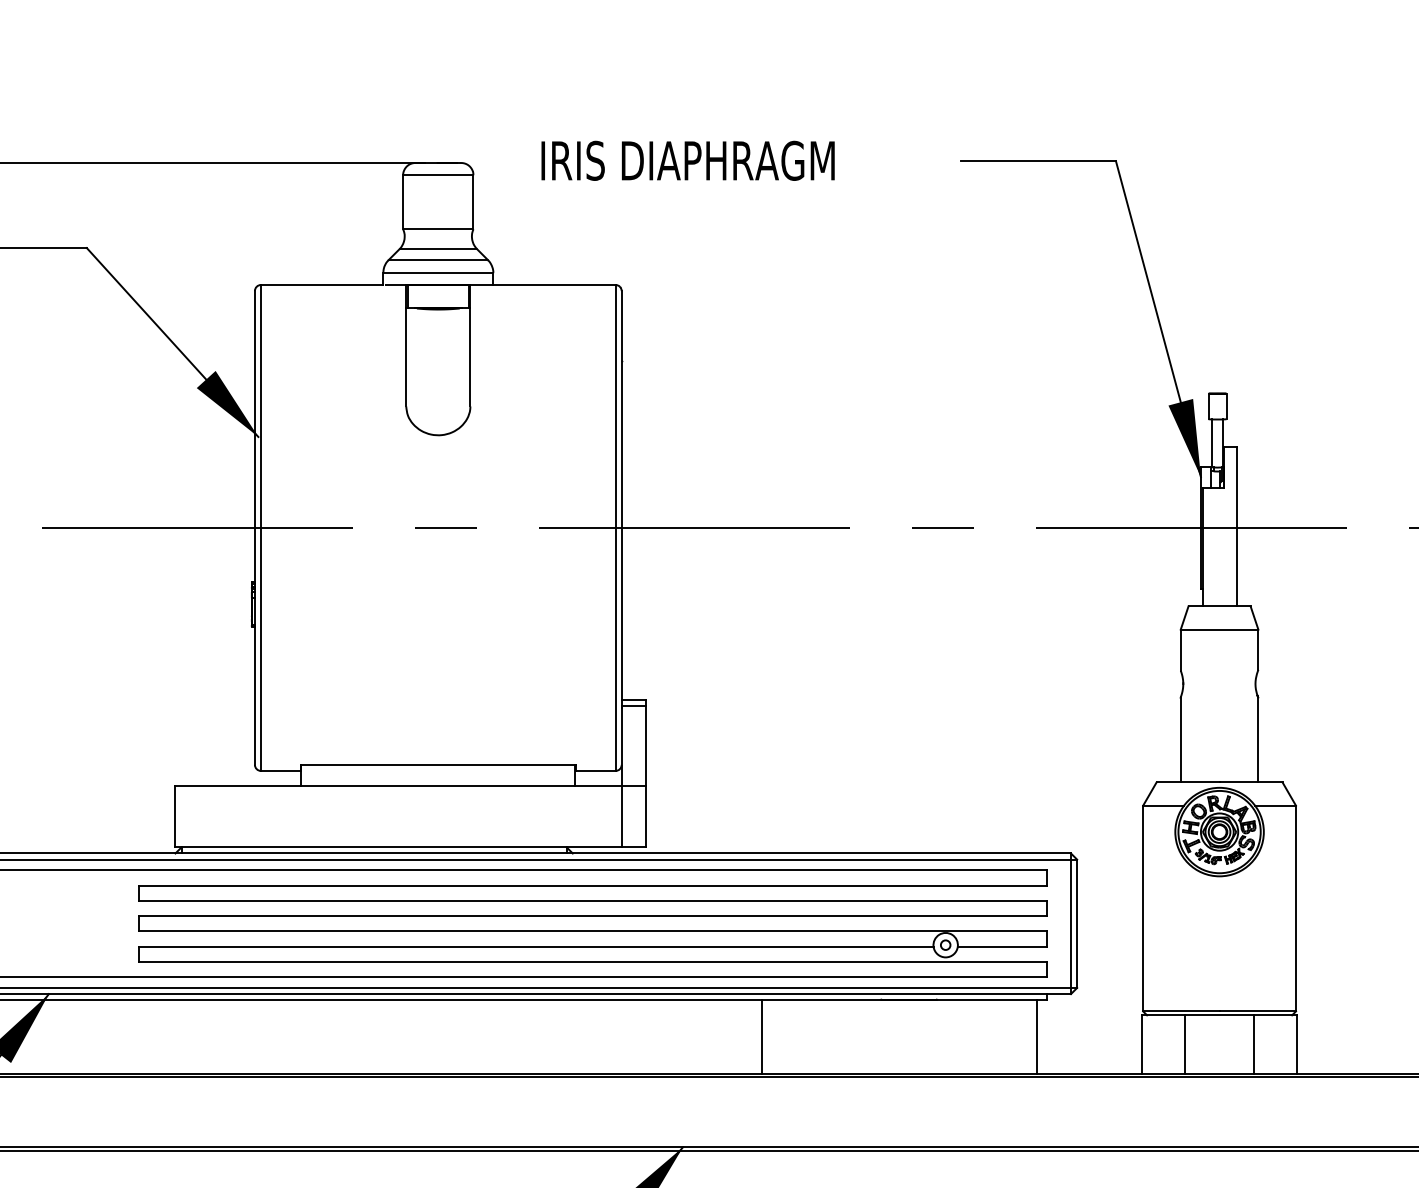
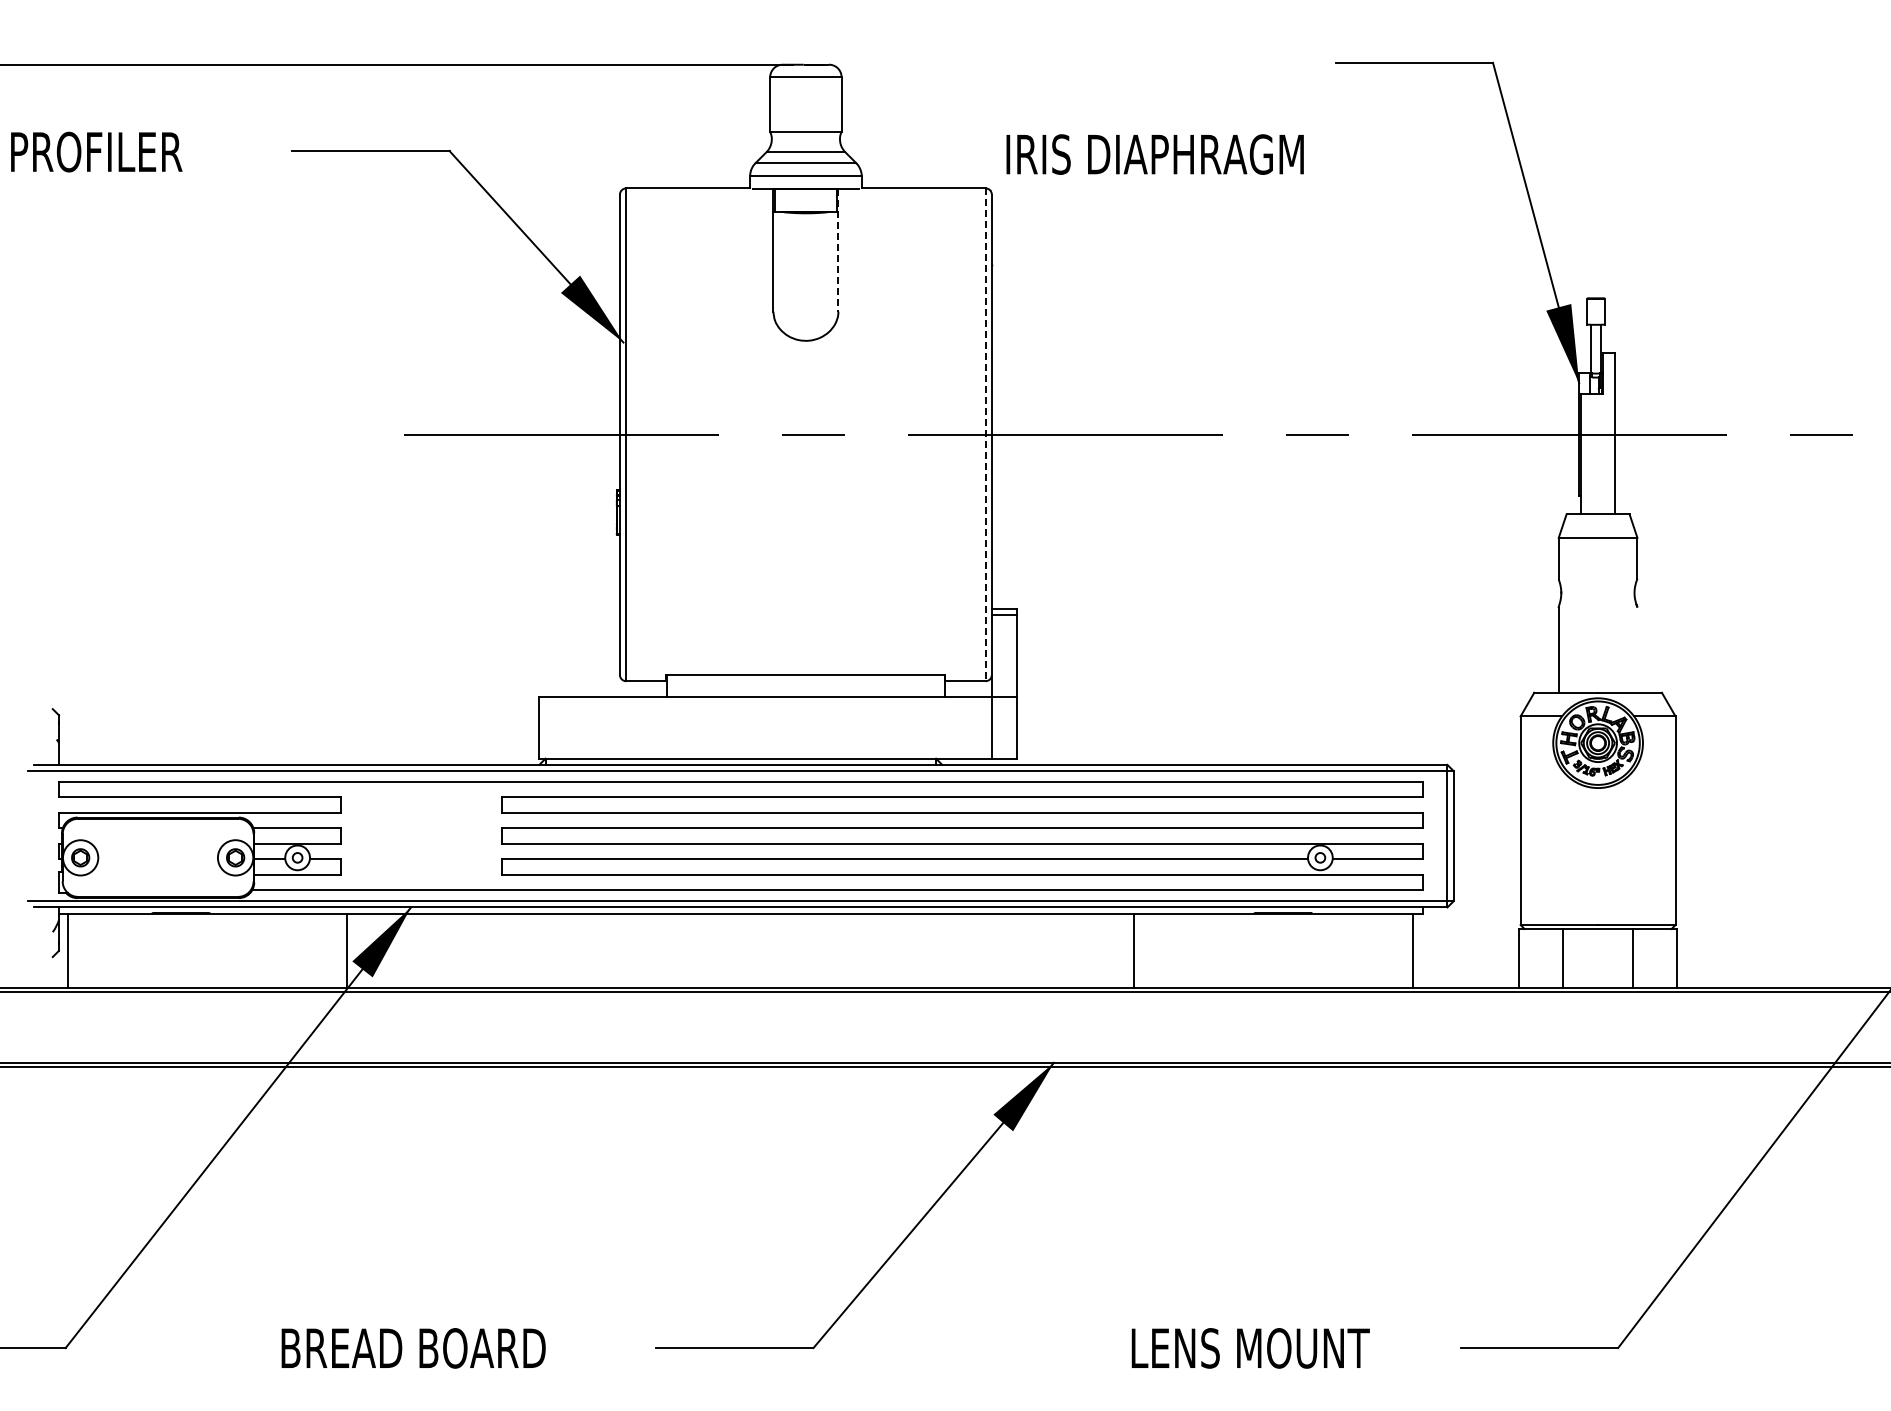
text: (687, 160) -> (1154, 154), moved
line: (470, 346) -> (838, 250), solid -> dashed
line: (615, 528) -> (985, 435), solid -> dashed
line: (1258, 739) -> (1637, 649), removed

